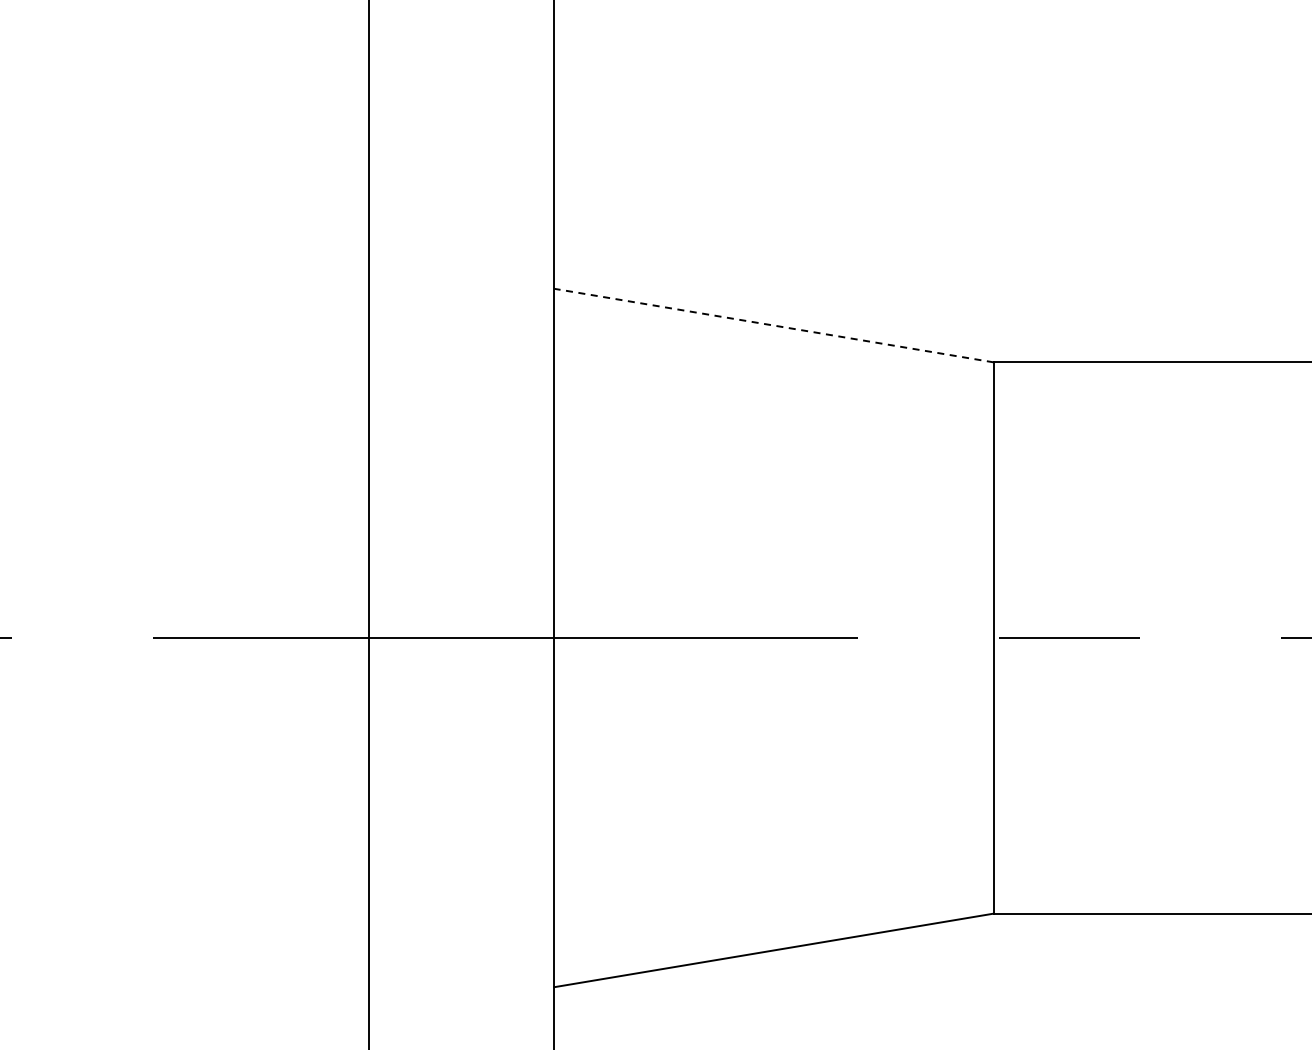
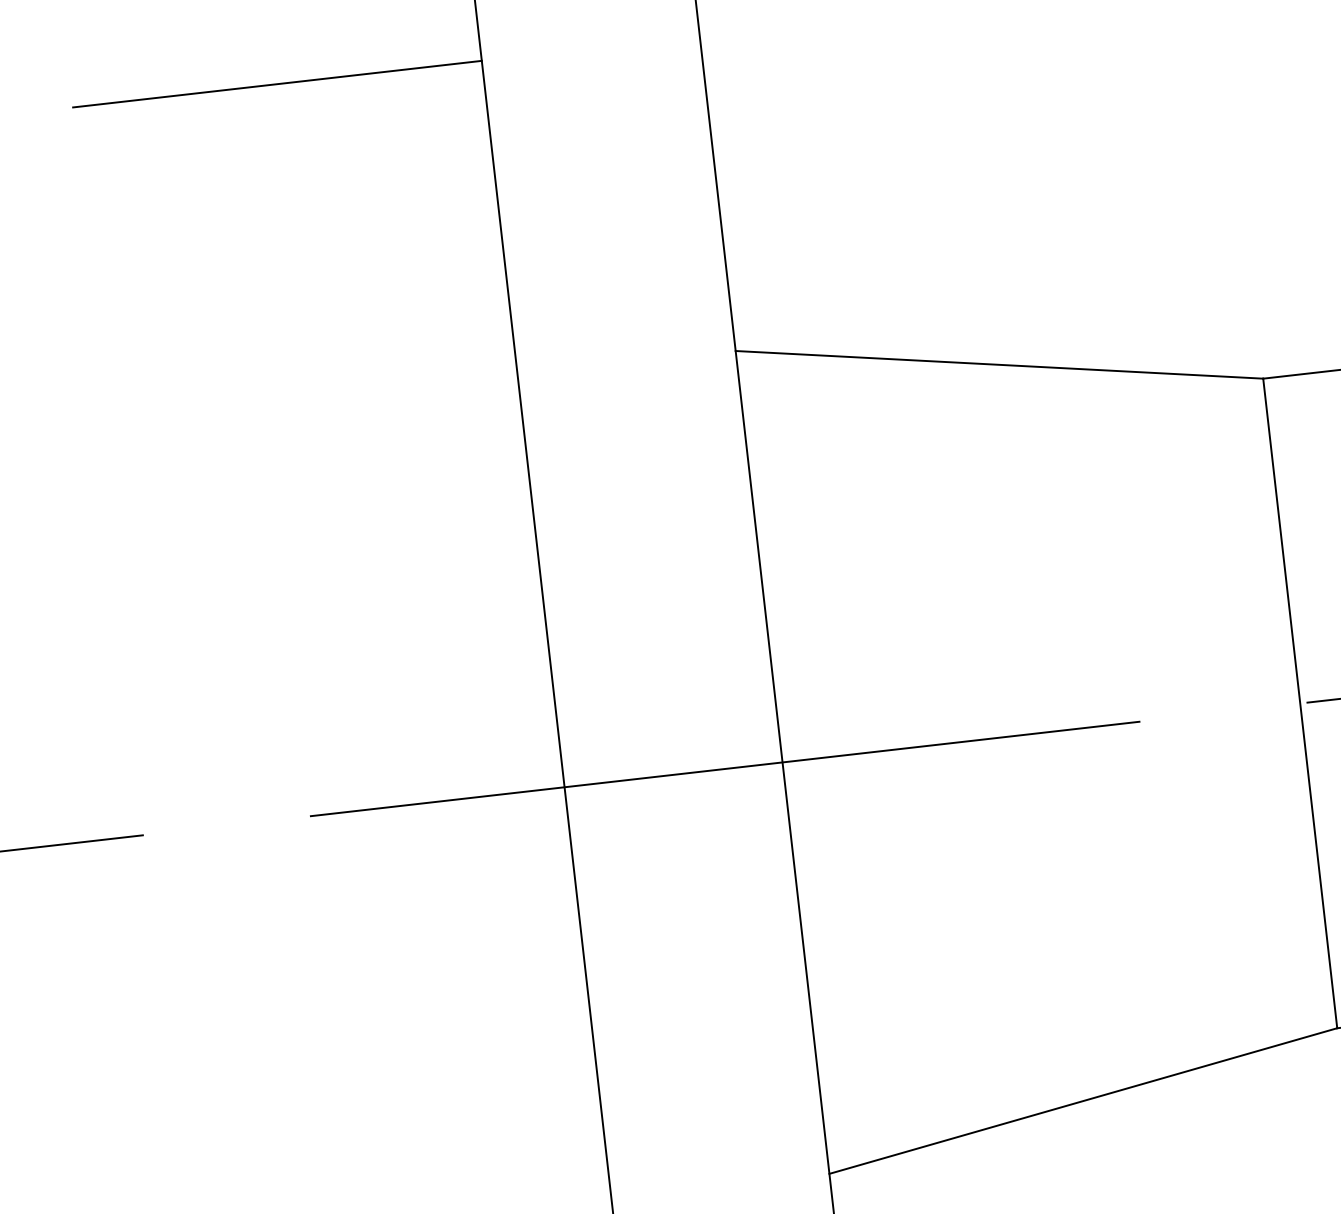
line: (195, 21) -> (276, 84), added
line: (774, 325) -> (999, 364), dashed -> solid

